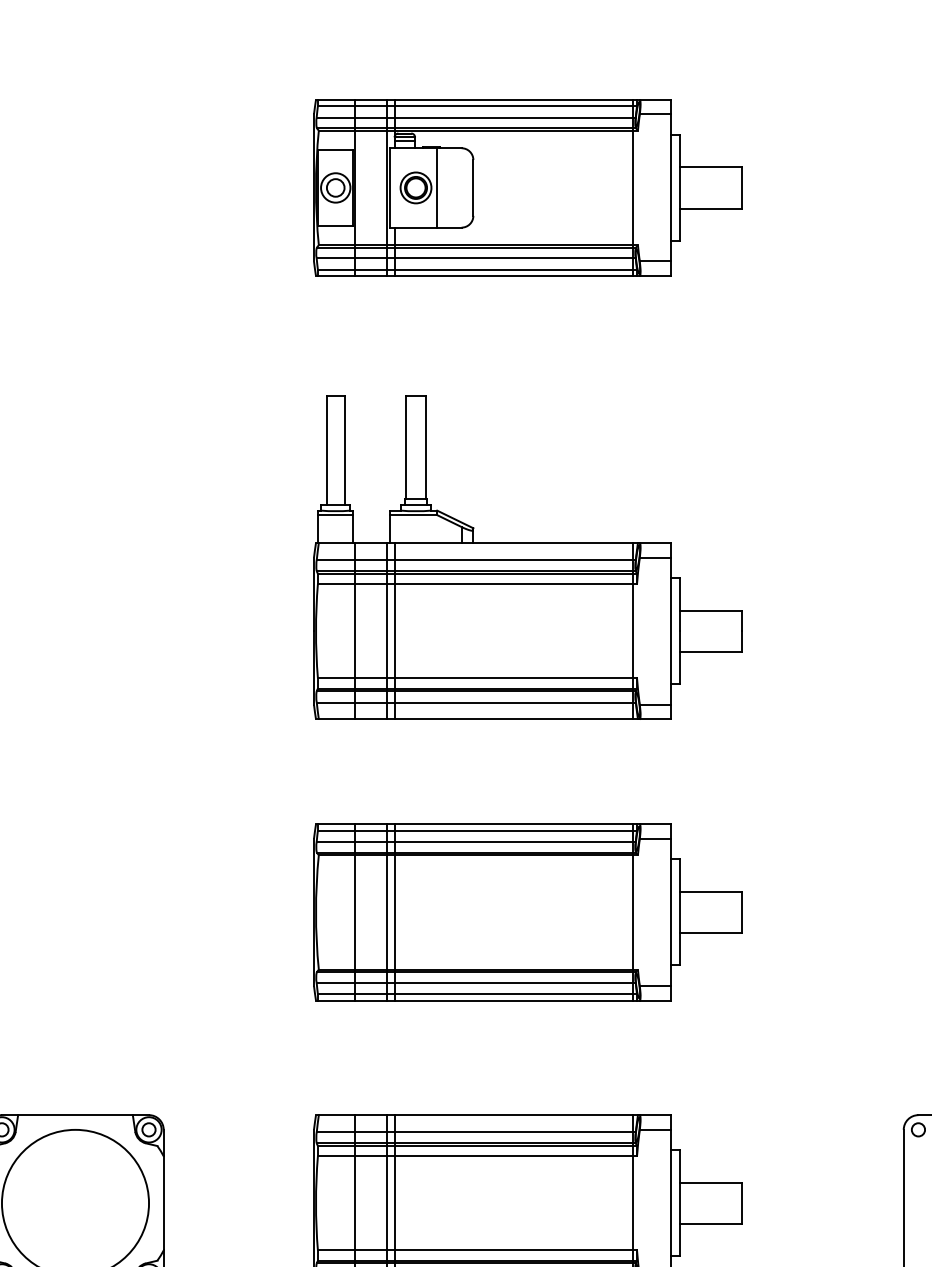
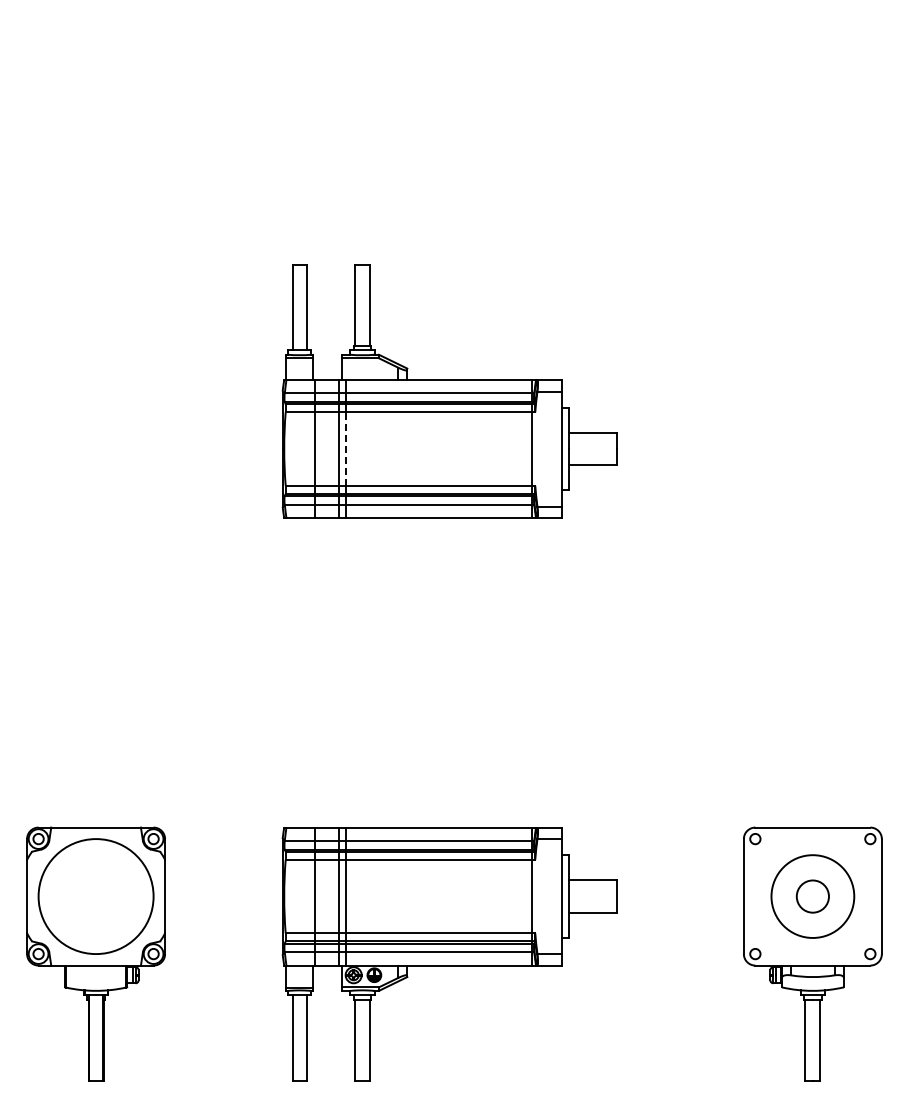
part: (527, 186) -> (449, 101), removed
line: (395, 631) -> (346, 449), solid -> dashed
part: (527, 911) -> (449, 668), removed

